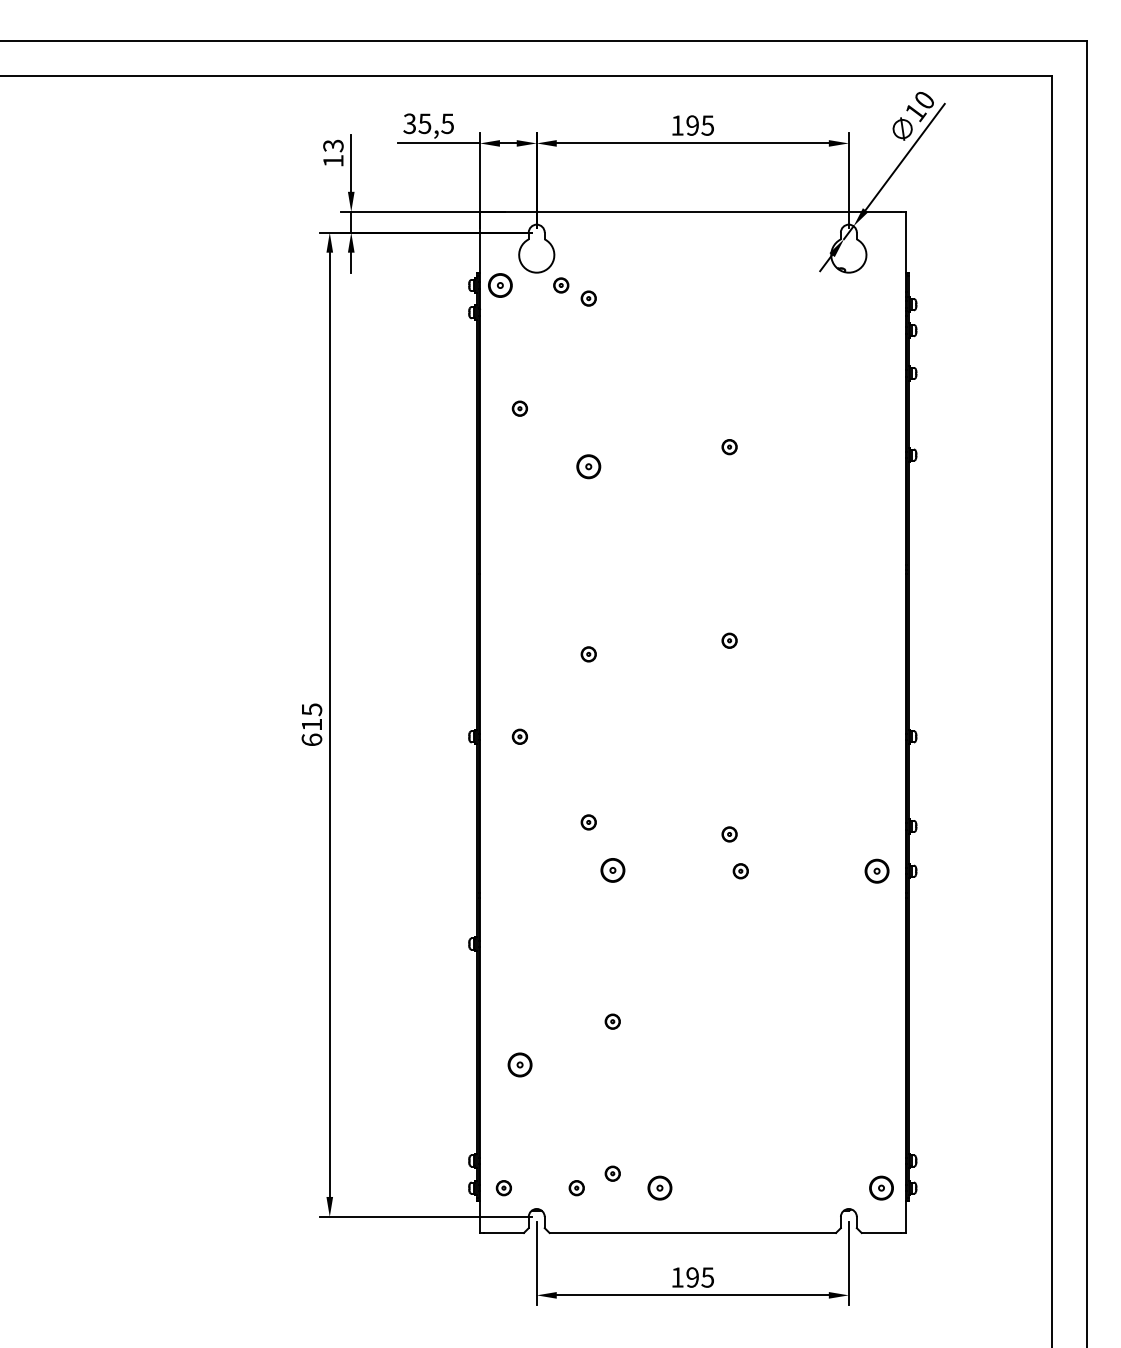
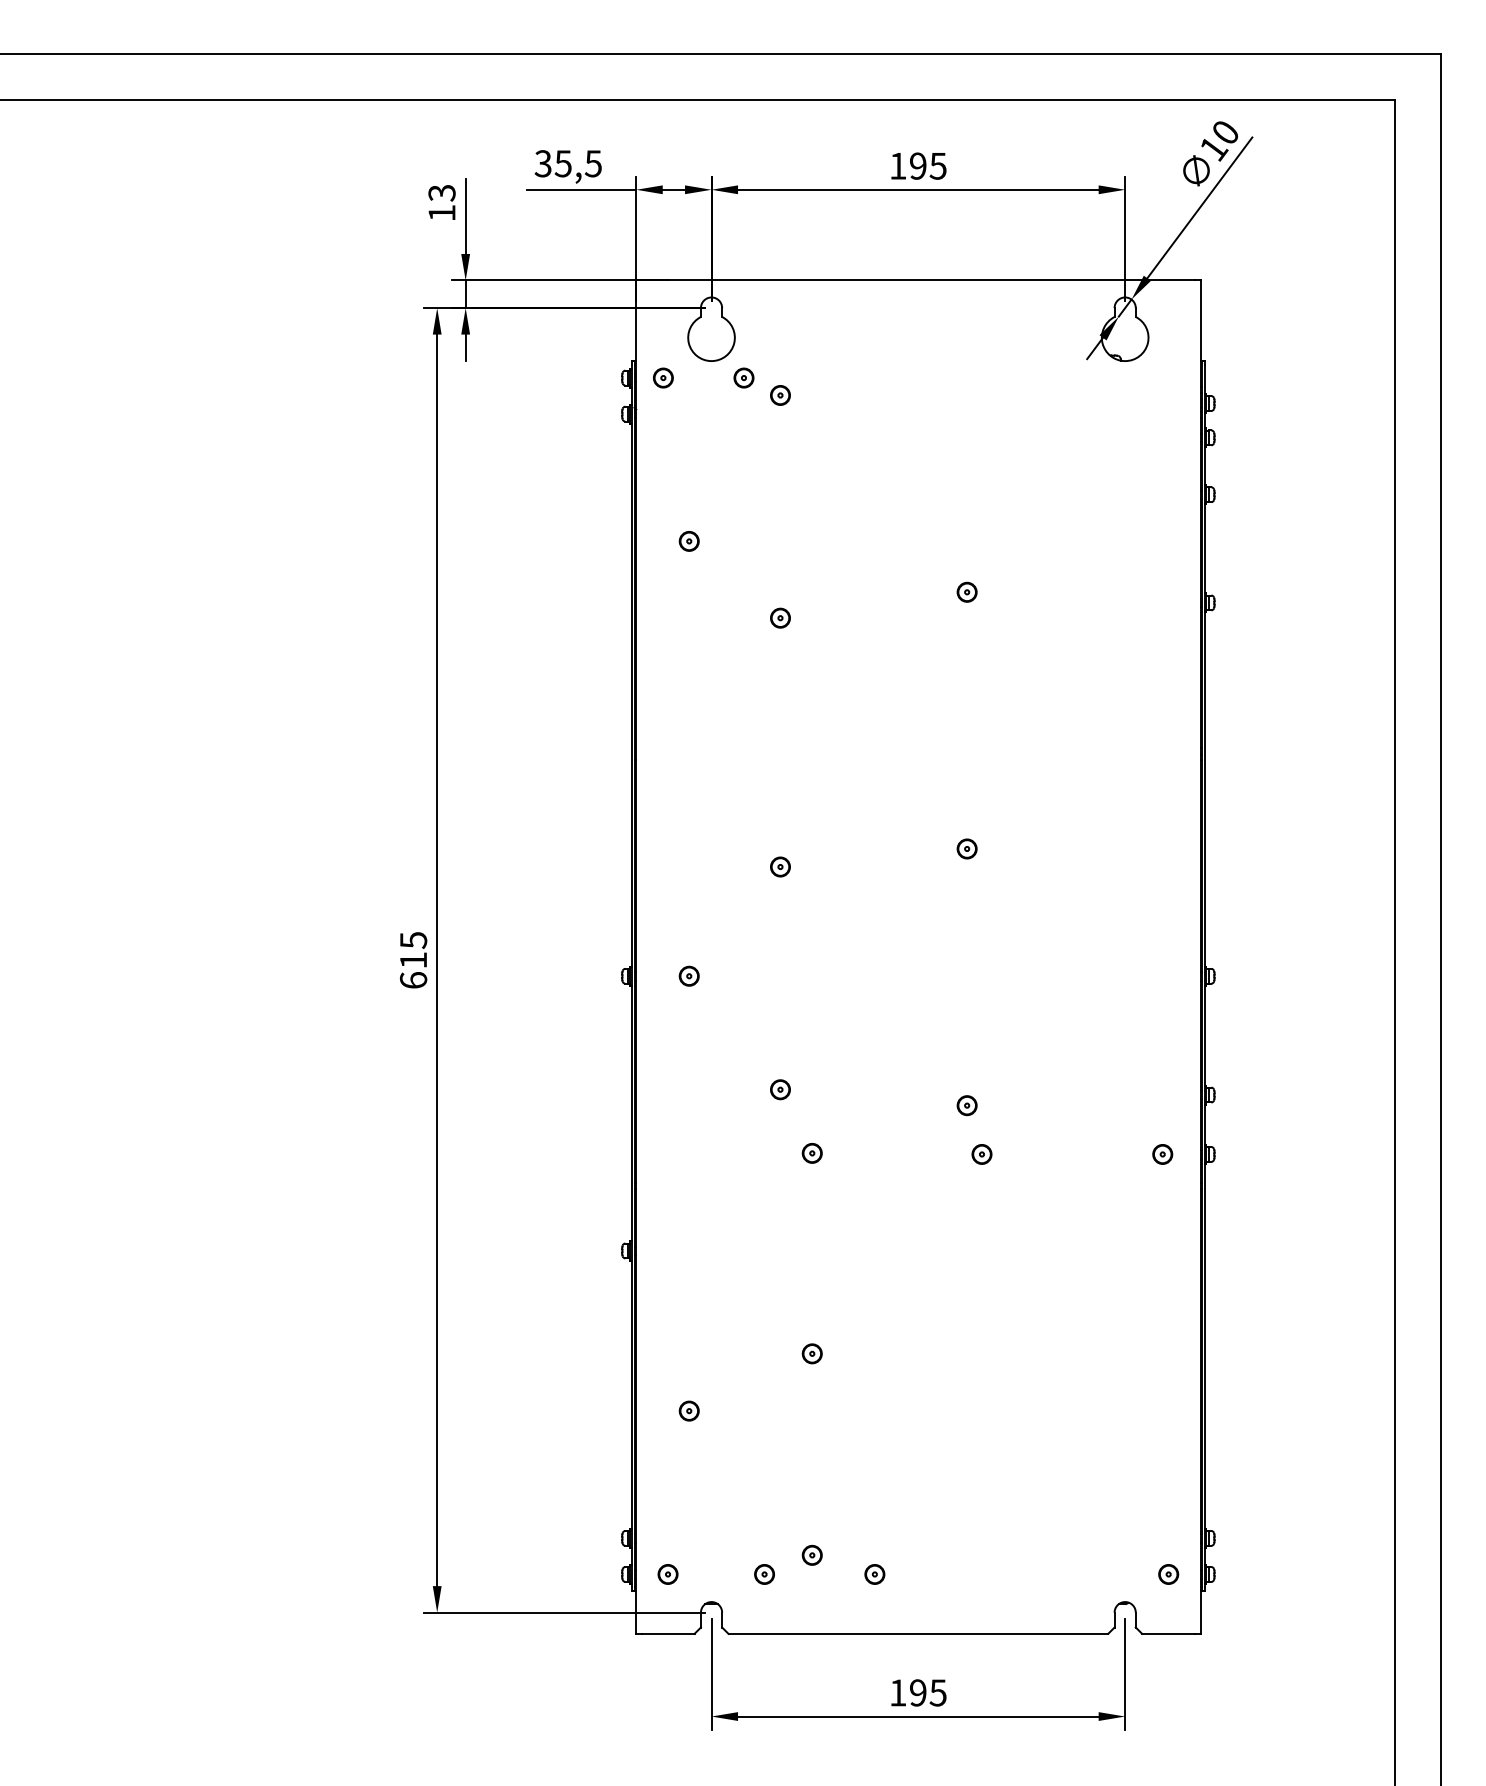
part: (500, 285) -> (663, 377), size x0.62
part: (588, 466) -> (780, 617), size x0.62
part: (612, 870) -> (811, 1153), size x0.62
part: (877, 871) -> (1162, 1154), size x0.62
part: (519, 1064) -> (688, 1410), size x0.62
part: (659, 1188) -> (874, 1574), size x0.62
part: (881, 1188) -> (1168, 1574), size x0.62

